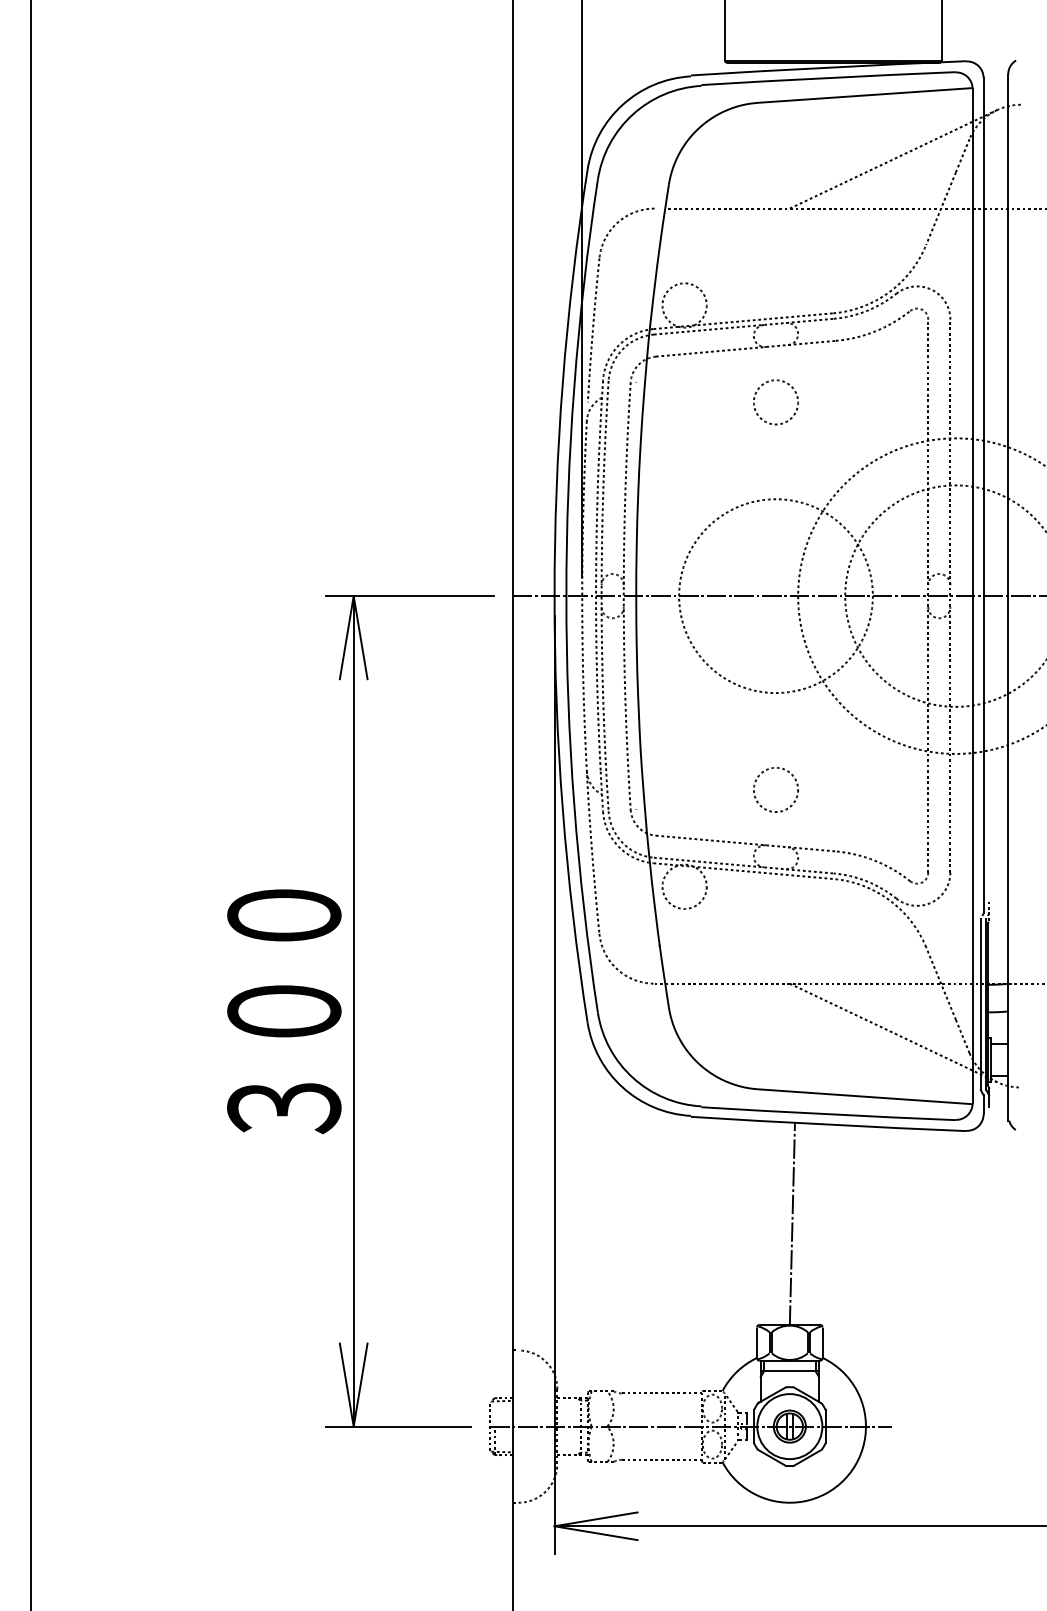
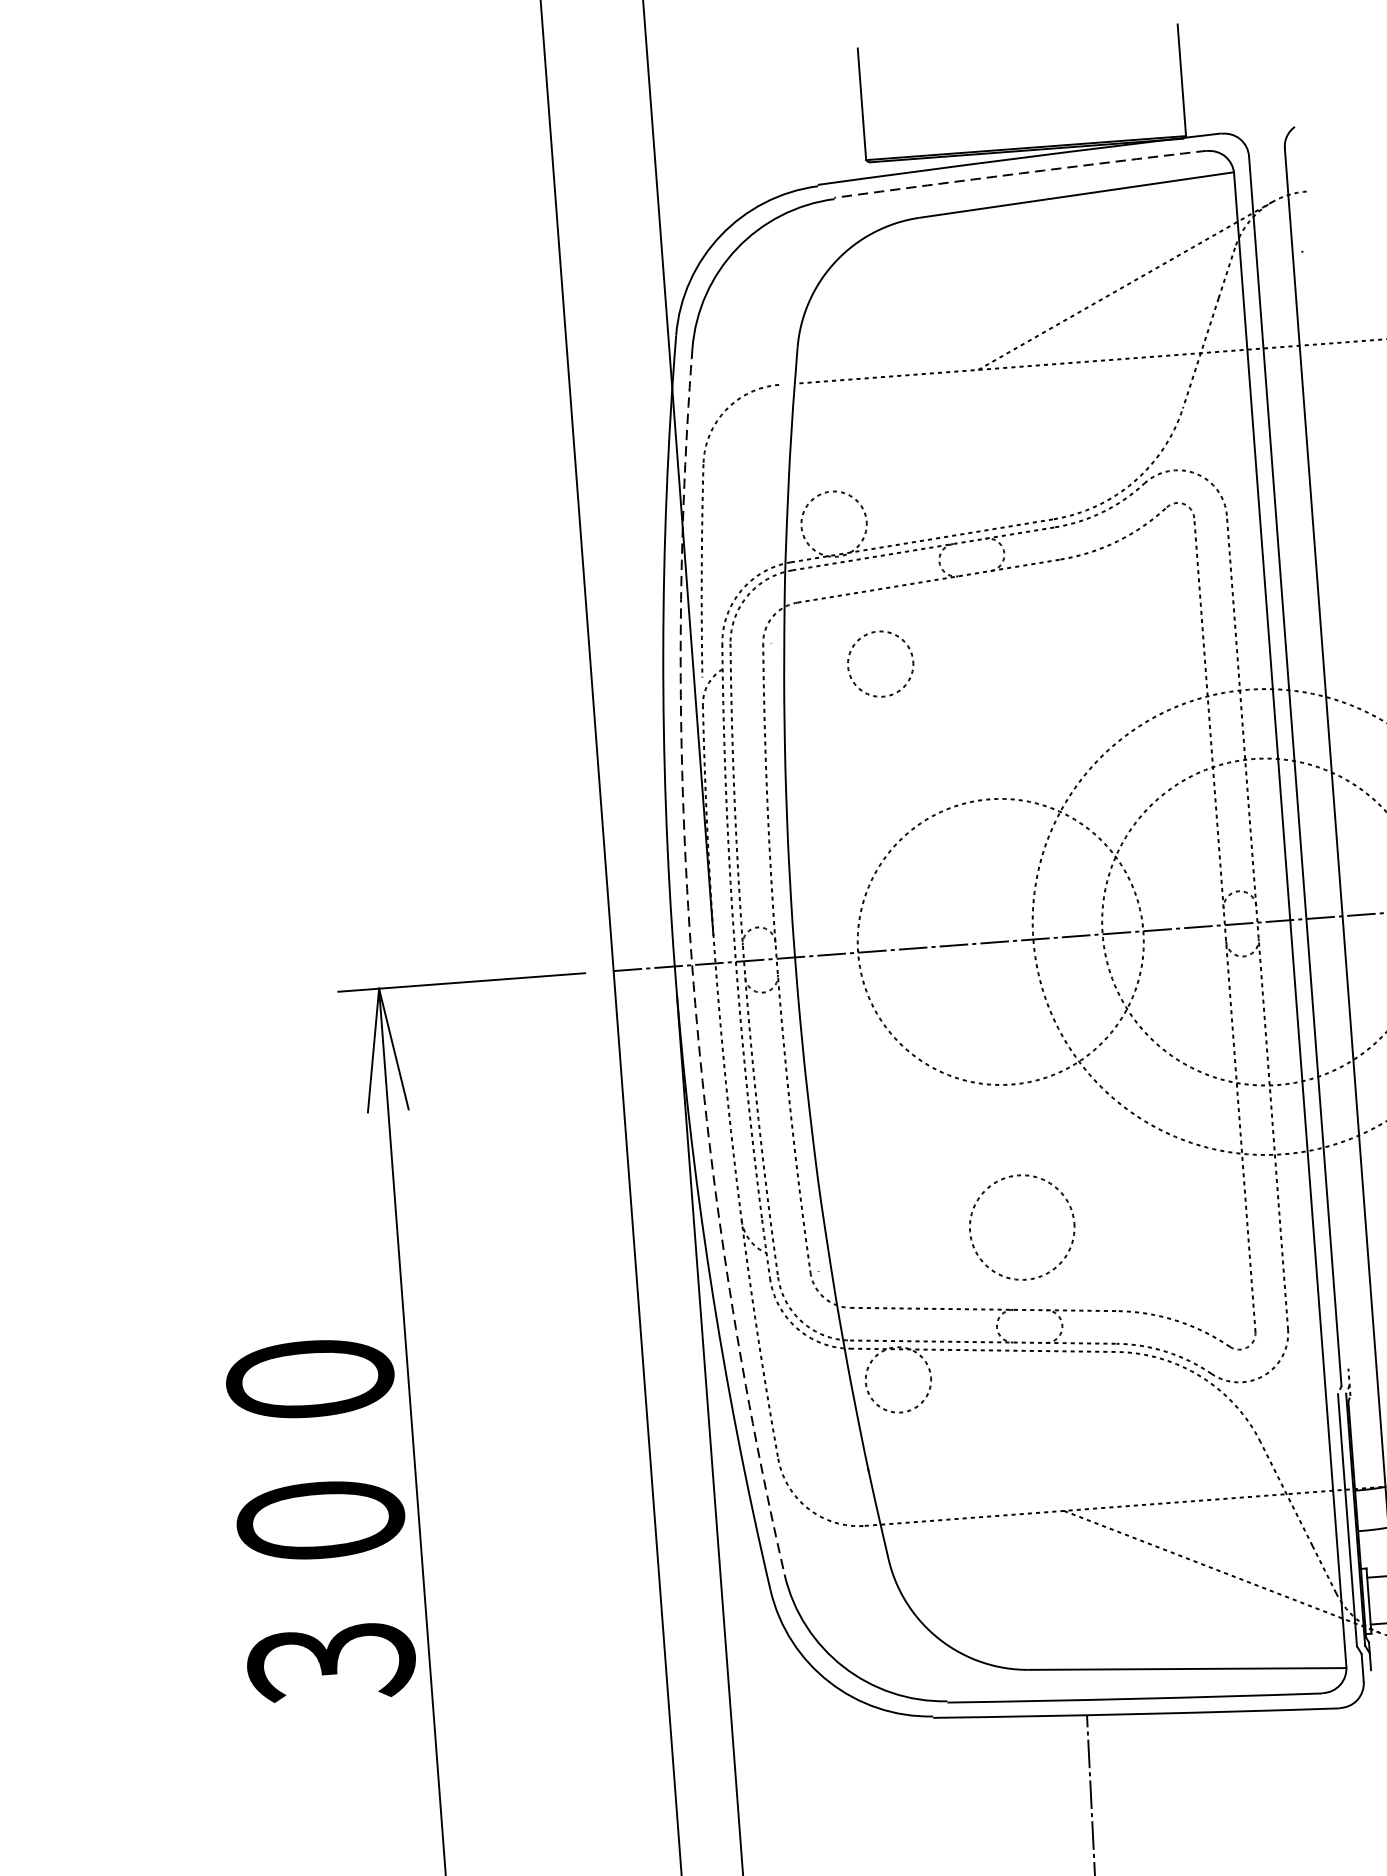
arc: (828, 78) -> (1020, 174), solid -> dashed
circle: (775, 402) -> (879, 664), moved
arc: (566, 596) -> (692, 965), solid -> dashed
circle: (775, 789) -> (1021, 1226), size x1.6
text: (284, 1011) -> (321, 1520), moved

